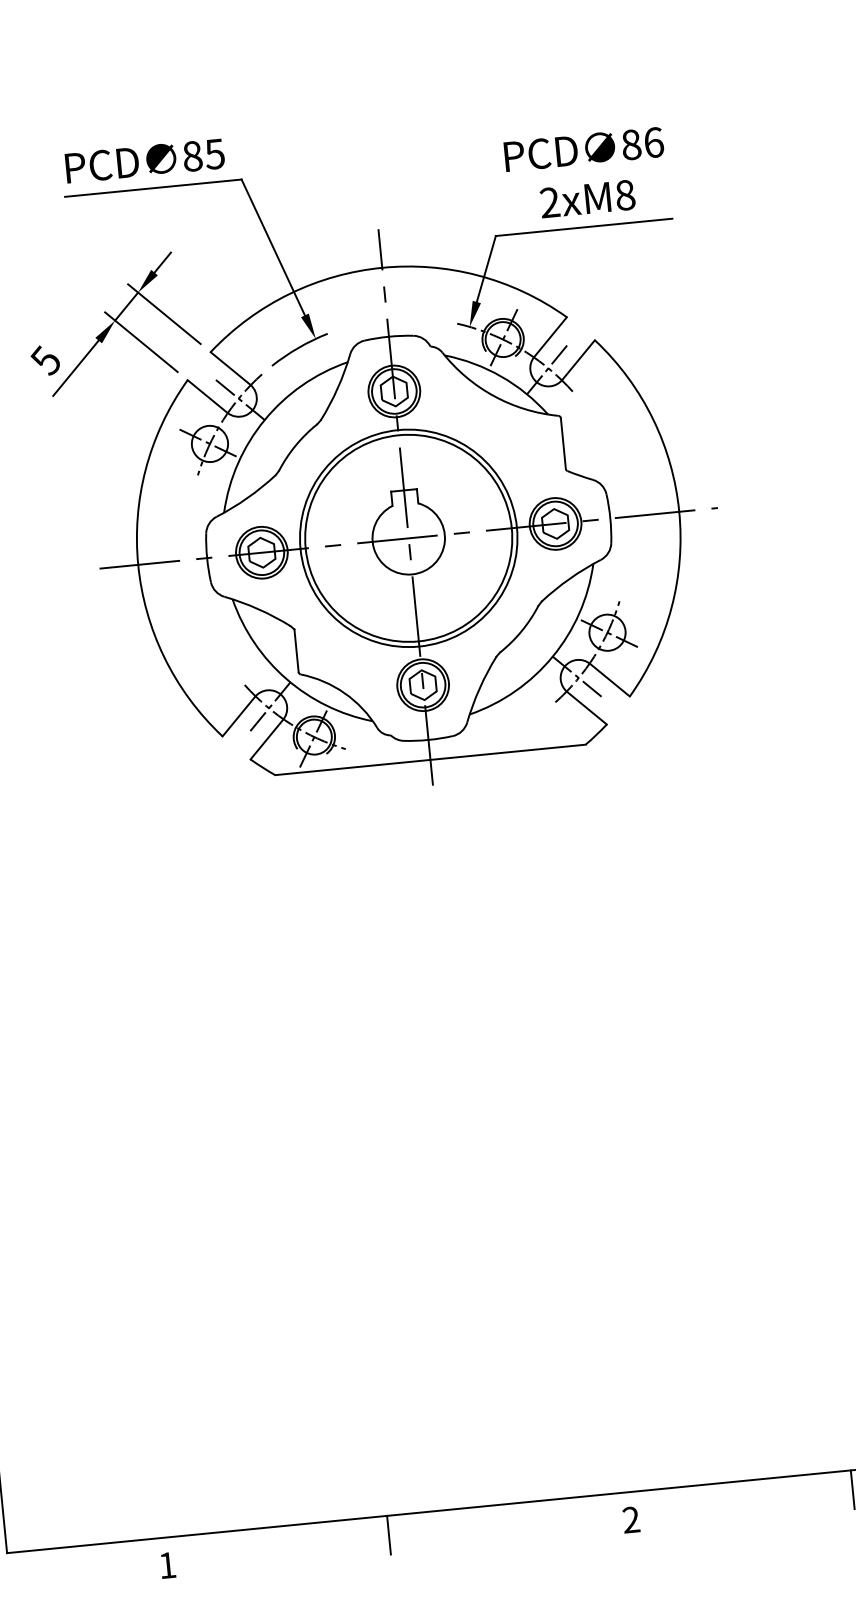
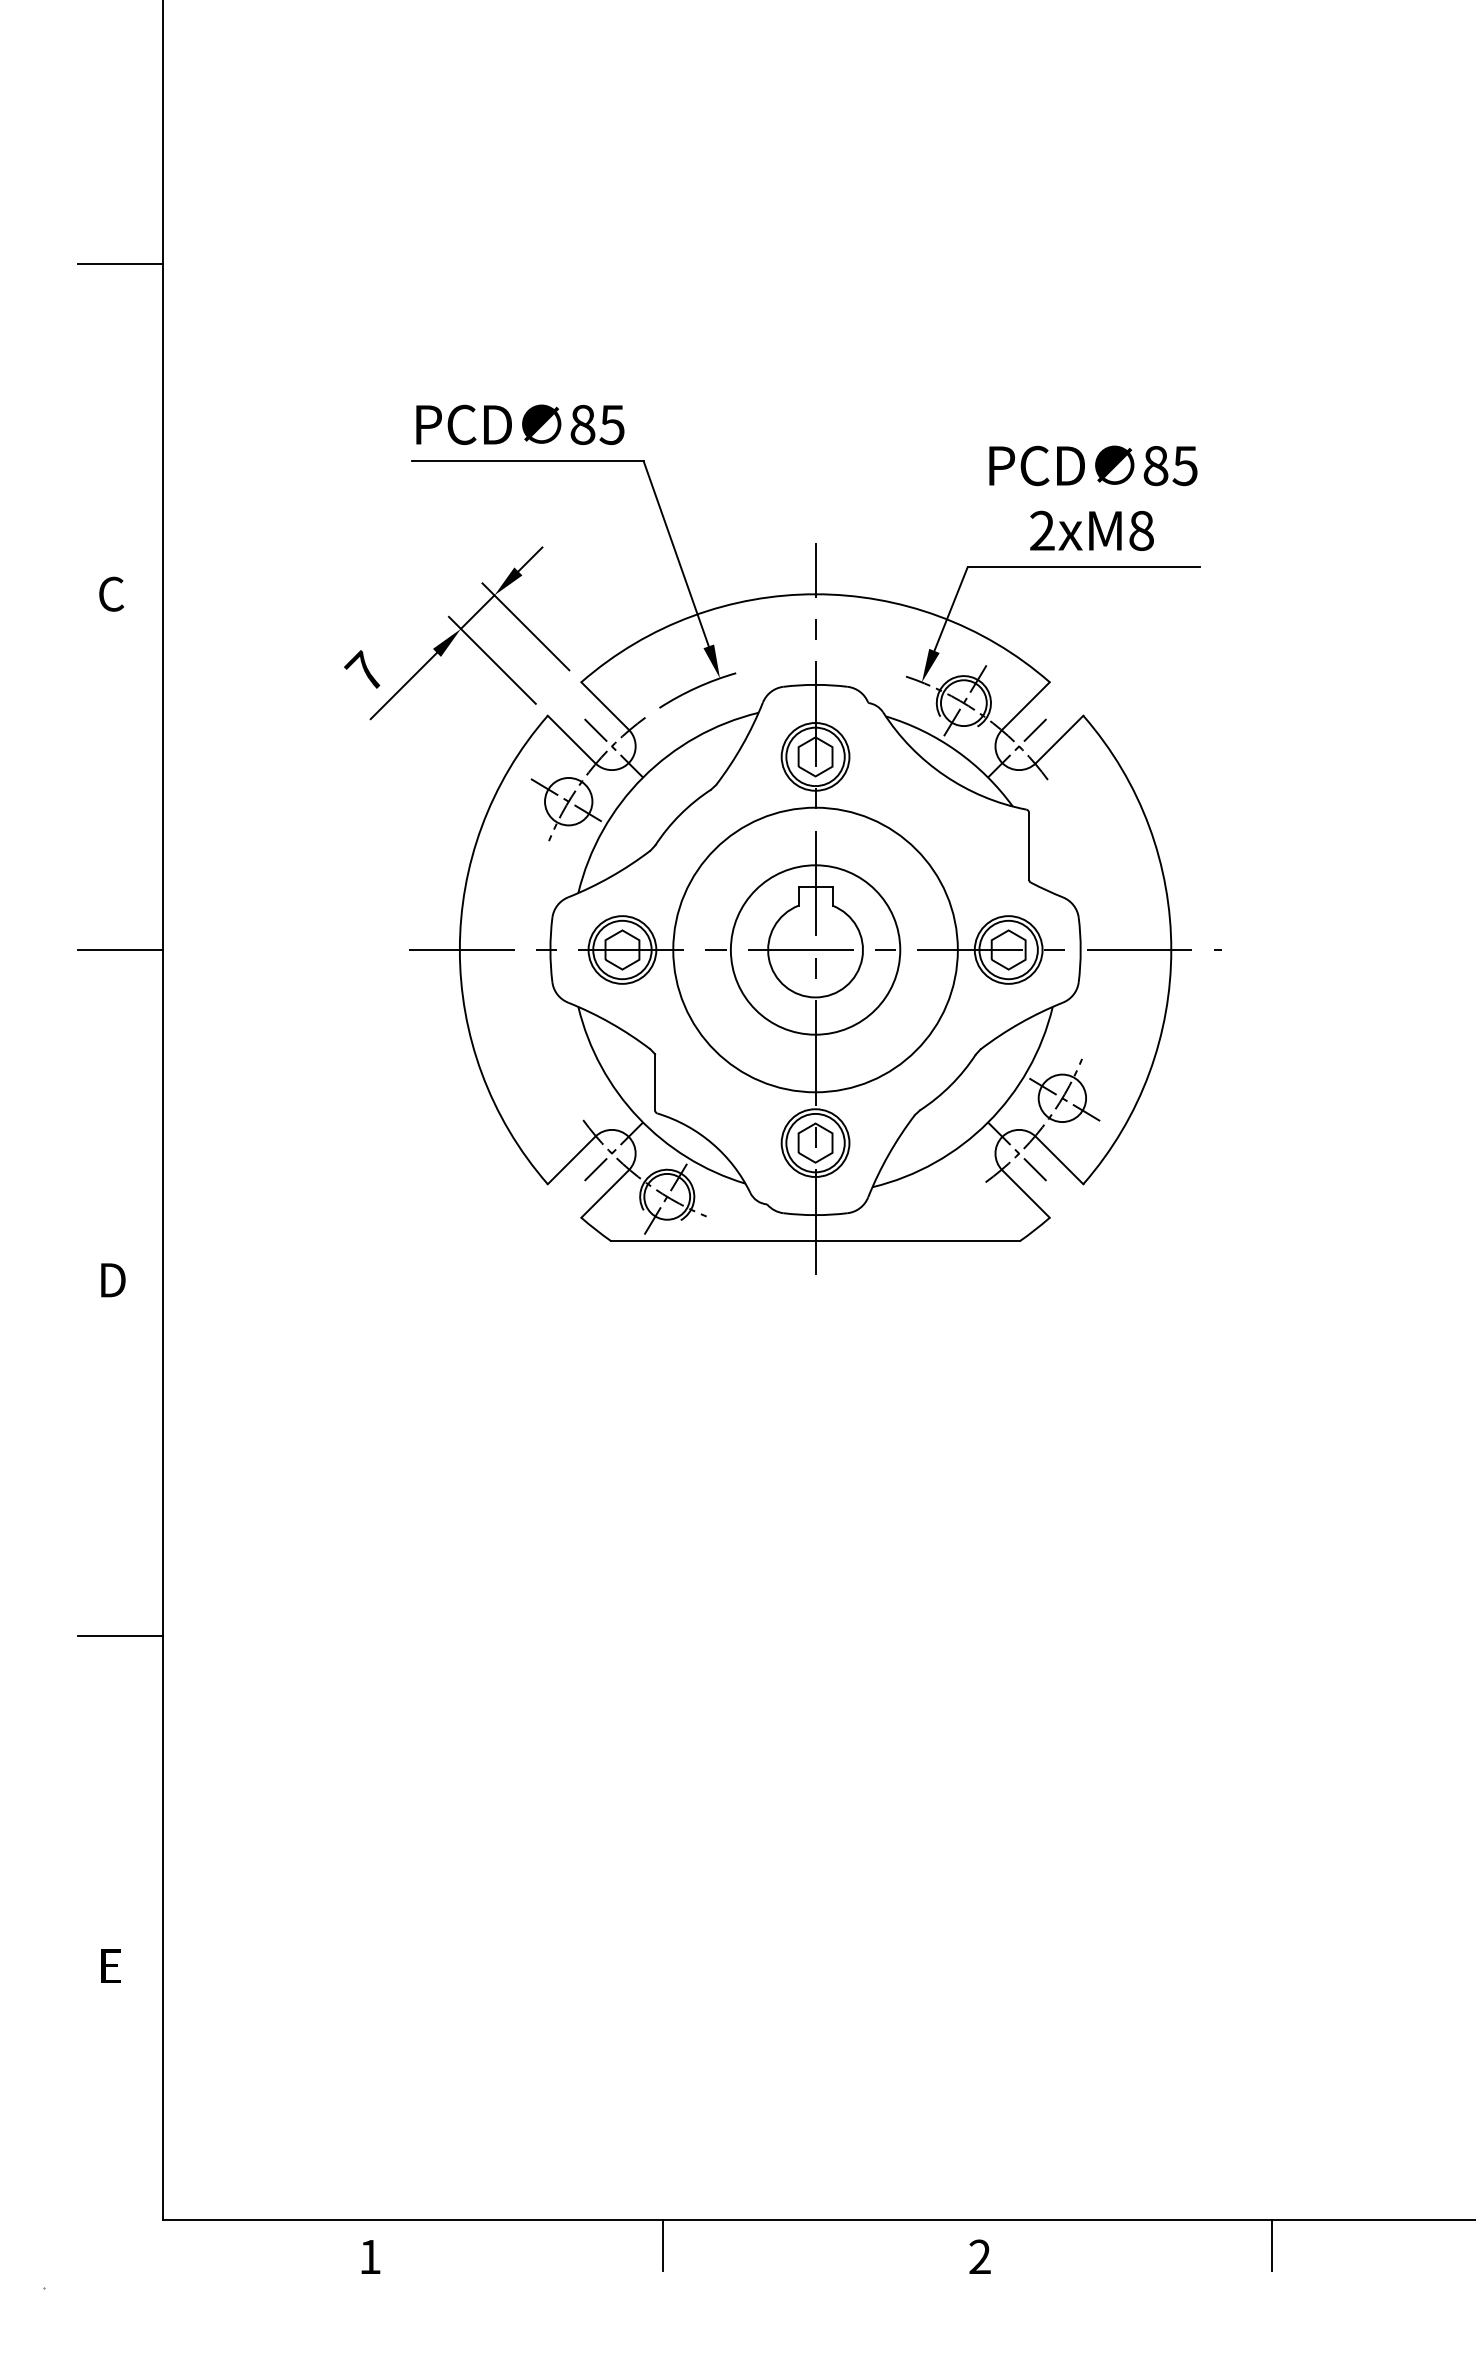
text: (653, 142) -> (1184, 465), 86 -> 85
text: (44, 360) -> (363, 671), 5 -> 7
circle: (408, 537) -> (815, 949), size x0.62

